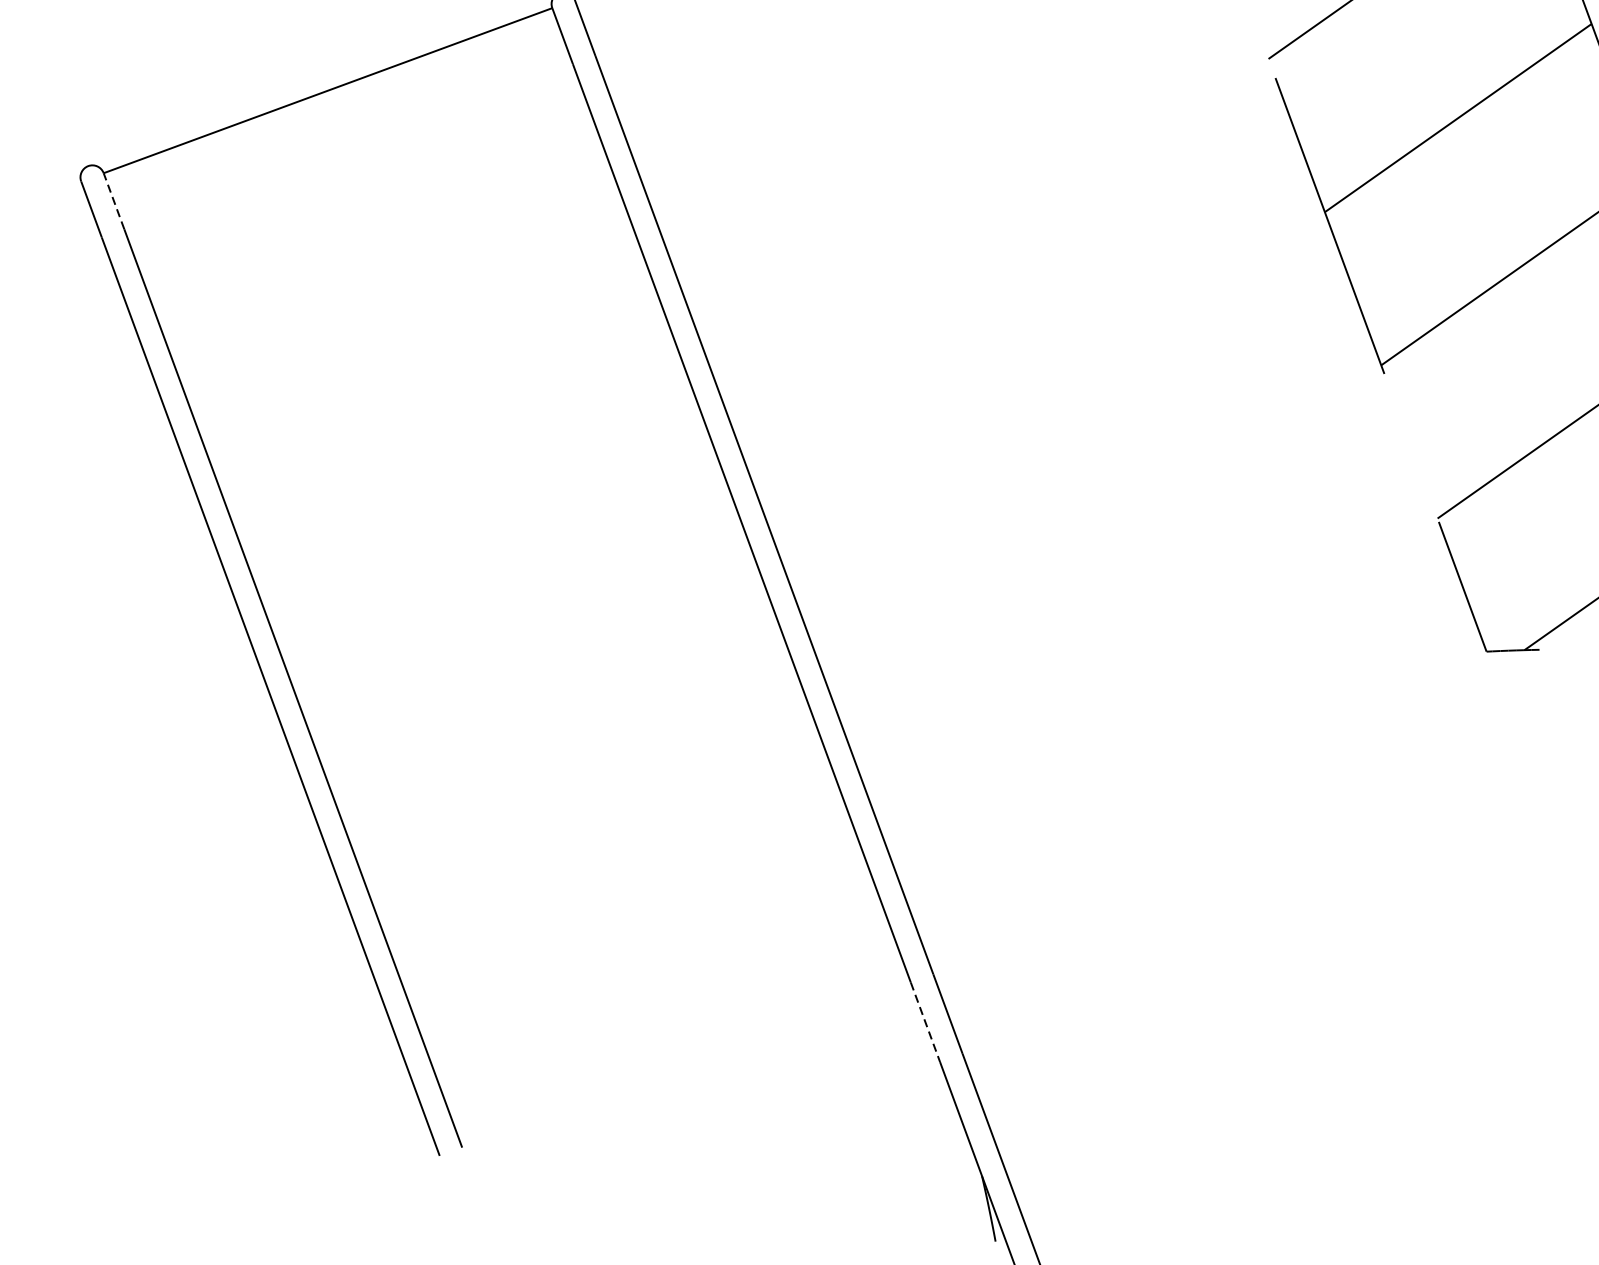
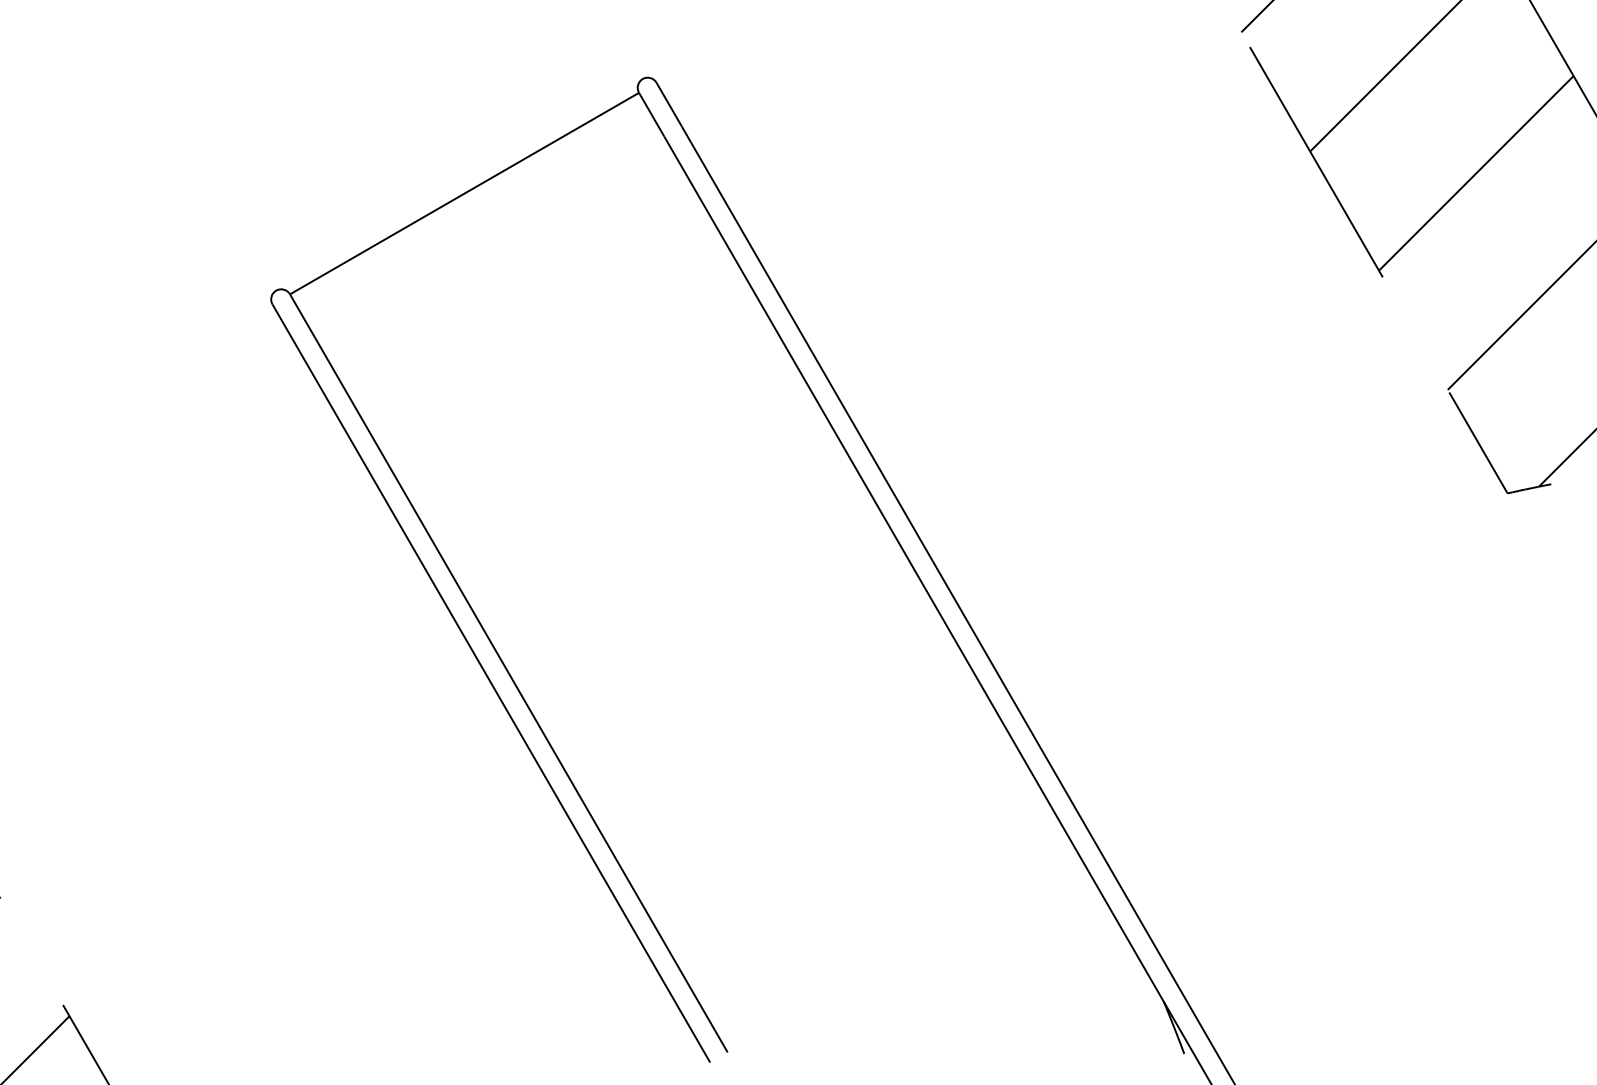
line: (114, 200) -> (302, 315), dashed -> solid
line: (925, 1021) -> (1094, 881), dashed -> solid

